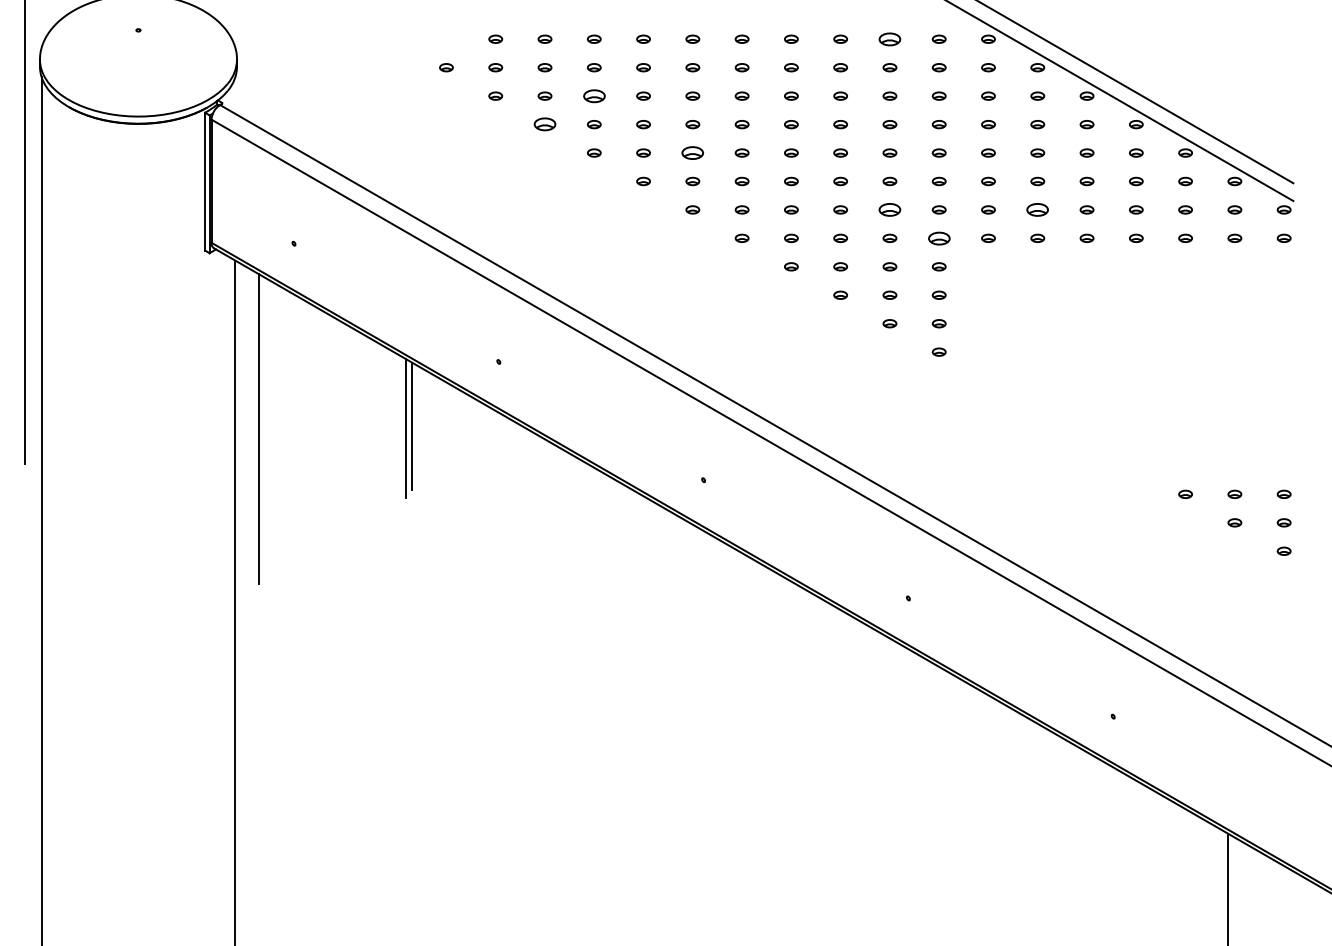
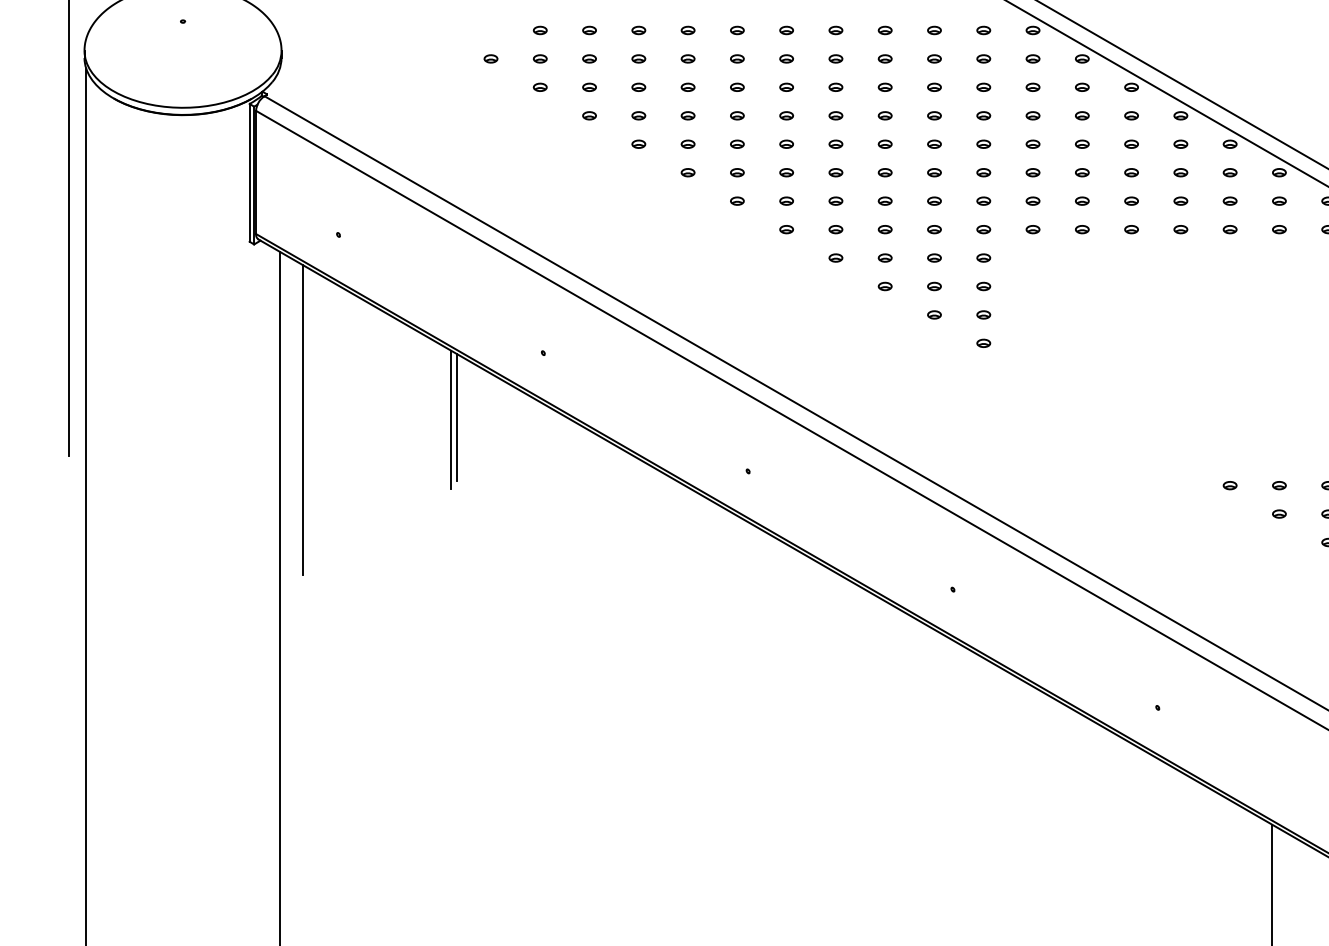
part: (889, 38) -> (934, 29), size x0.62
part: (593, 95) -> (638, 86), size x0.62
part: (544, 124) -> (589, 115), size x0.62
part: (692, 152) -> (737, 143), size x0.62
part: (889, 209) -> (934, 200), size x0.62
part: (1037, 209) -> (1082, 200), size x0.62
part: (938, 237) -> (983, 228), size x0.62

